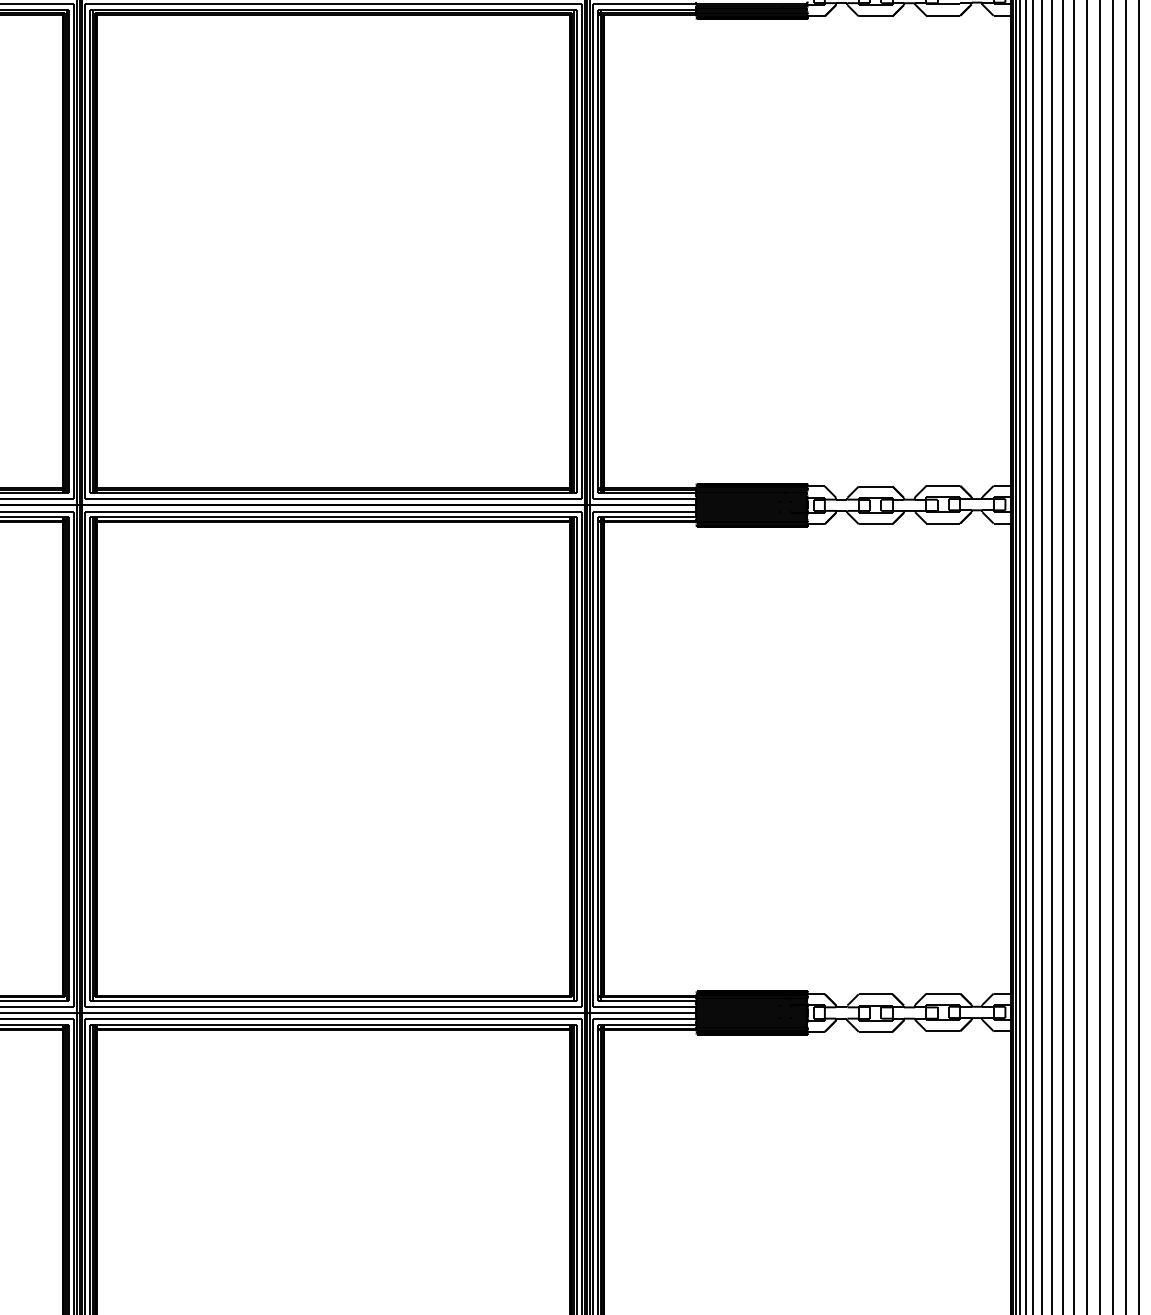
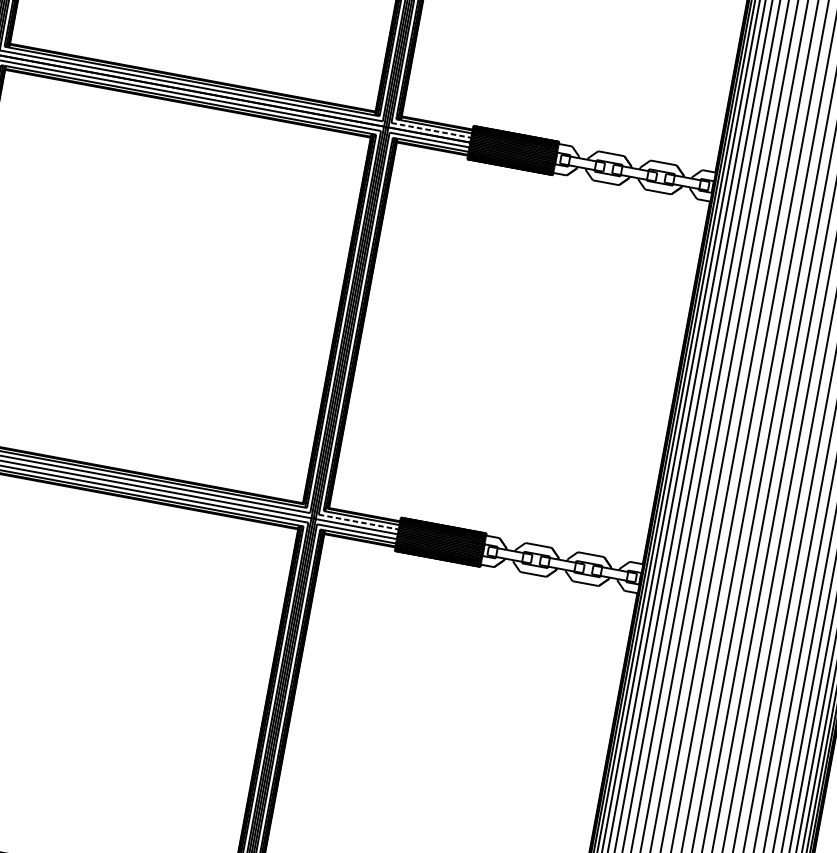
line: (644, 499) -> (431, 130), solid -> dashed
line: (644, 1006) -> (358, 521), solid -> dashed

